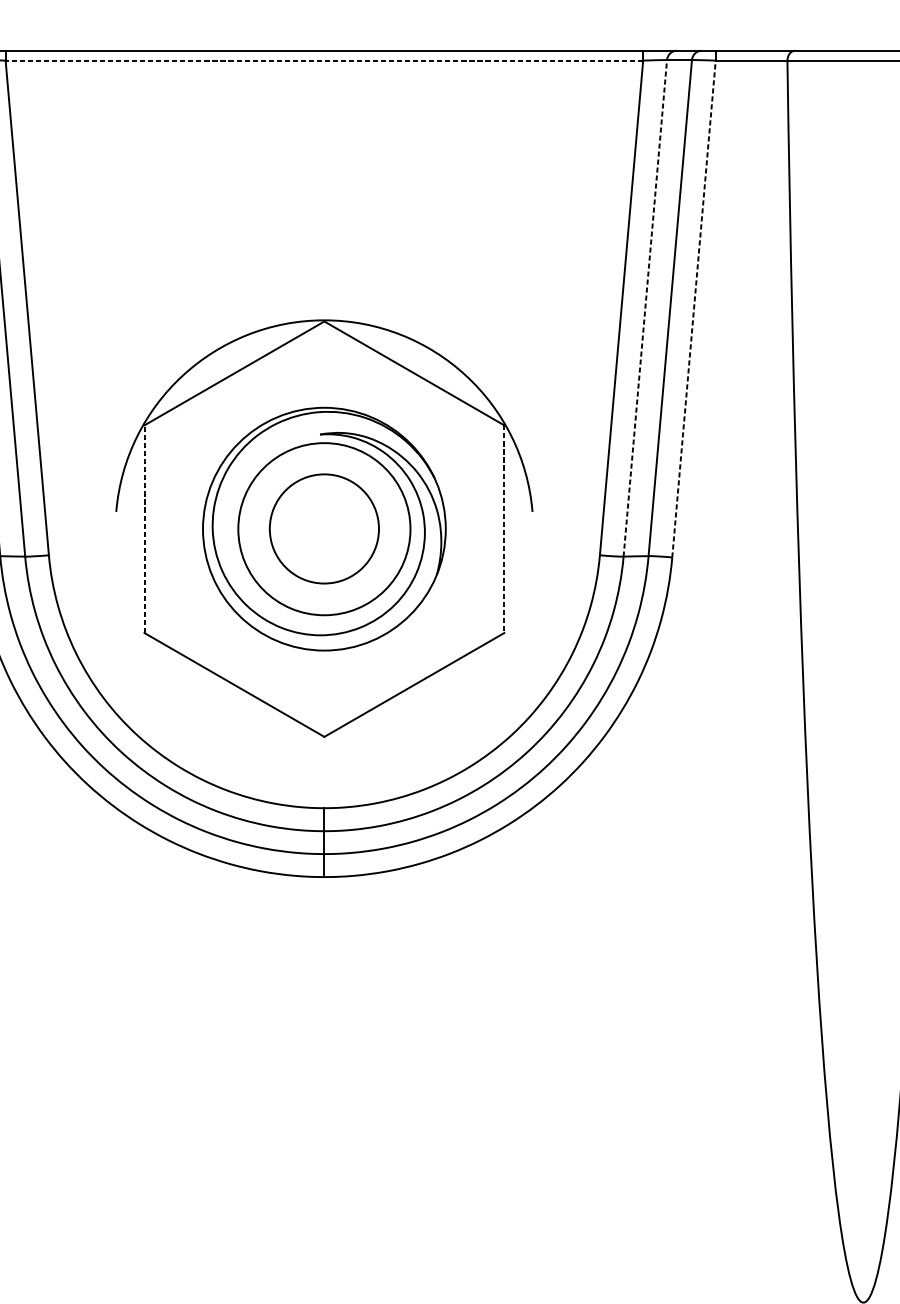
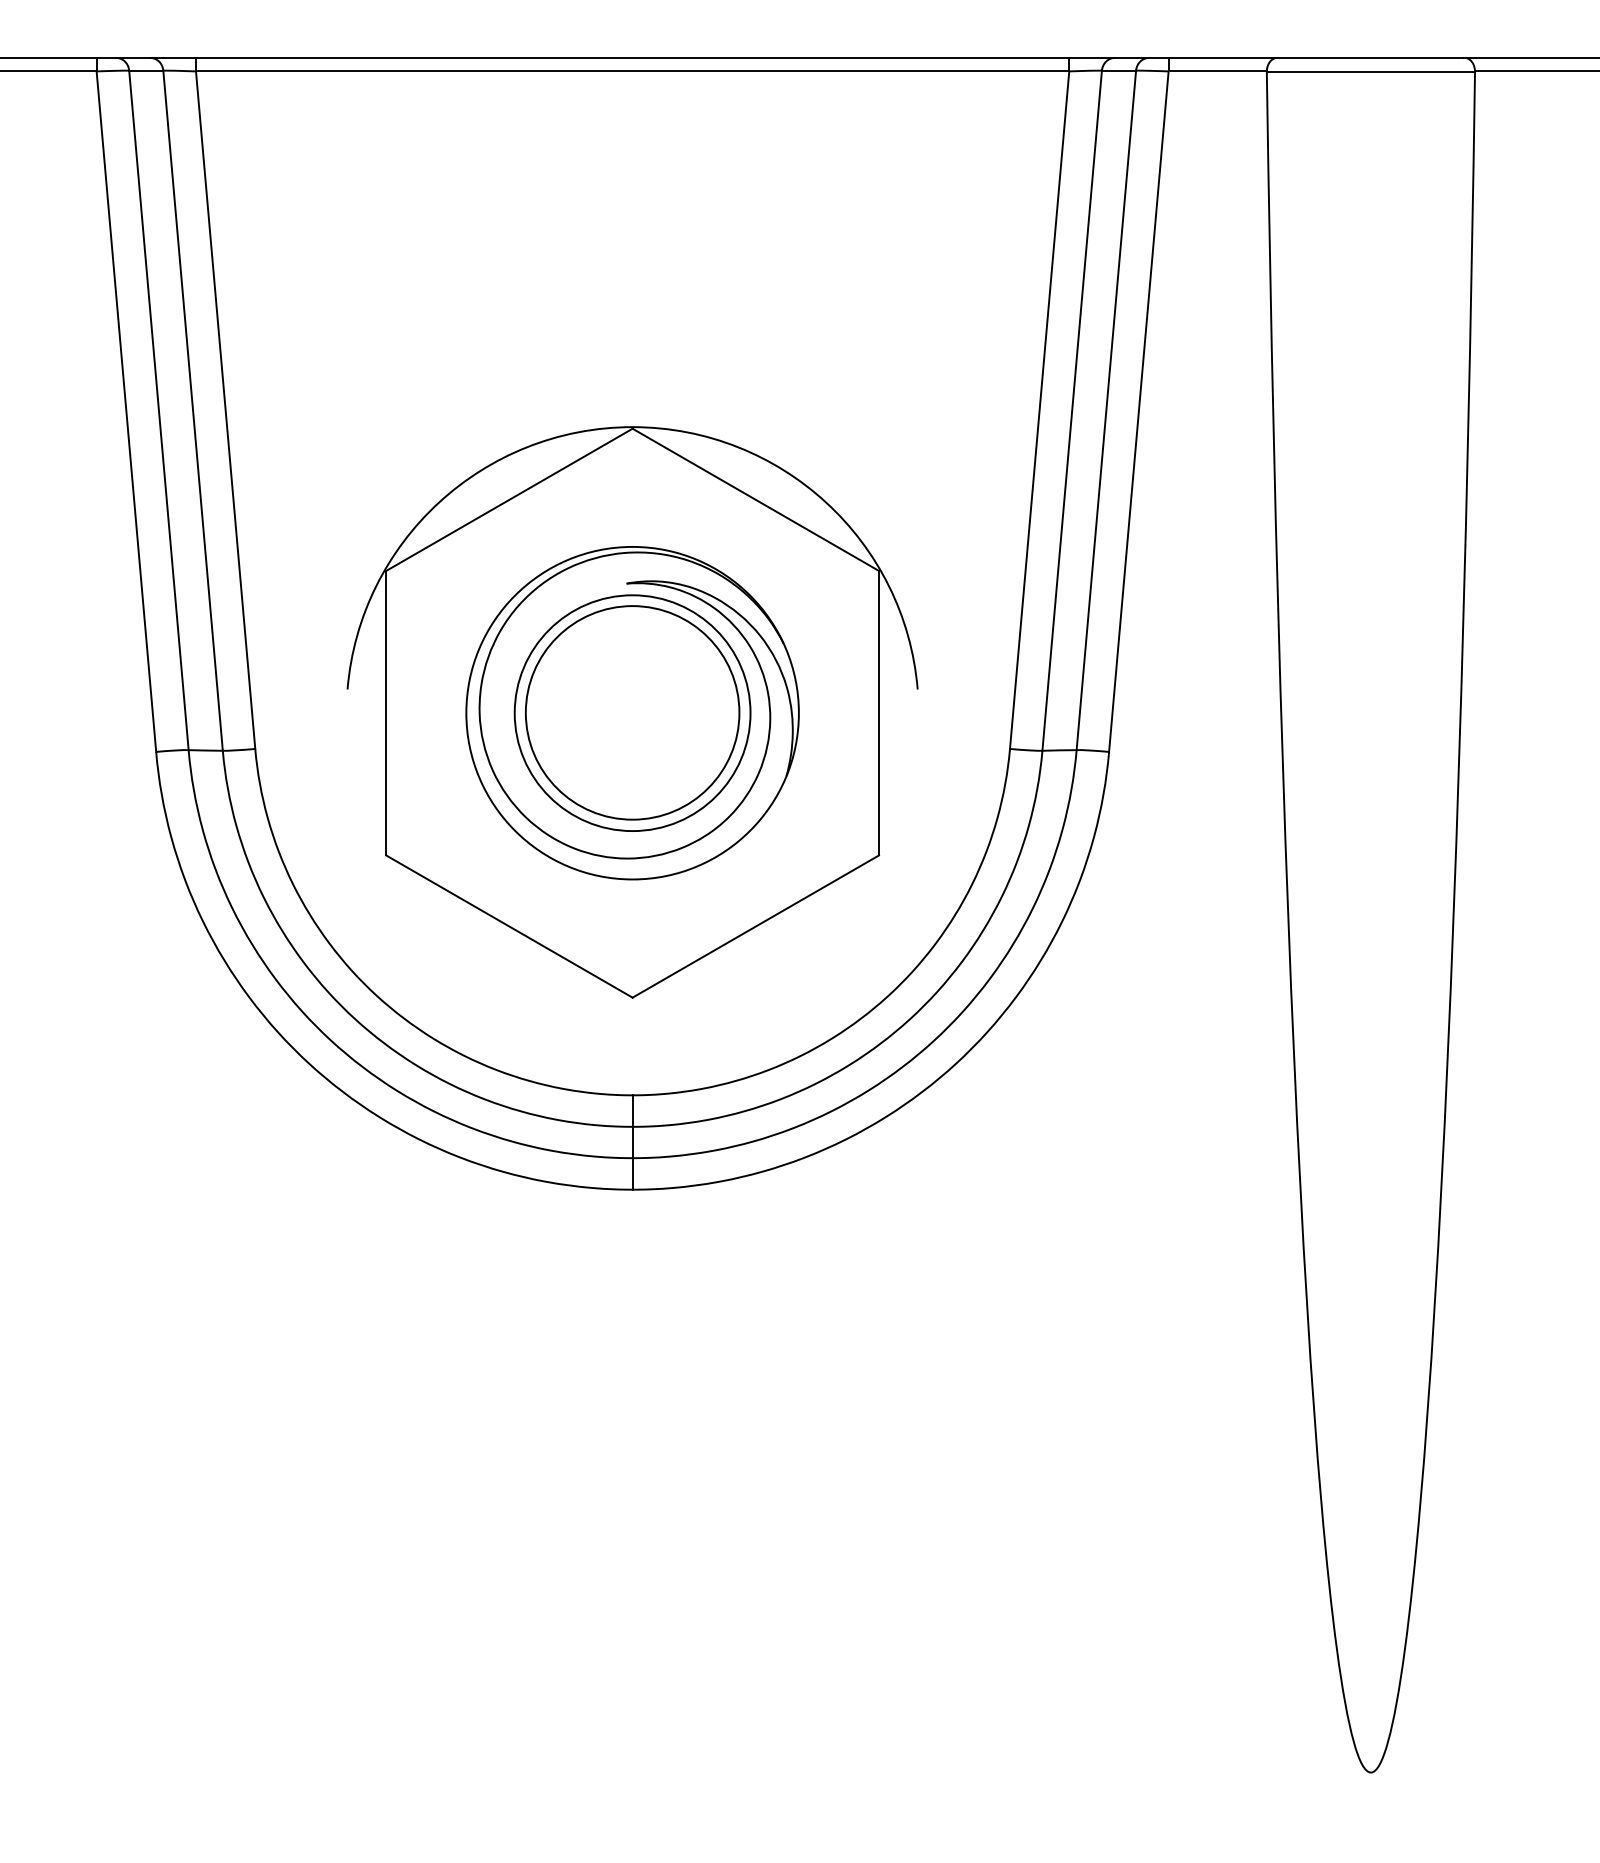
line: (324, 60) -> (632, 71), dashed -> solid
line: (645, 308) -> (1072, 410), dashed -> solid
line: (693, 308) -> (1138, 411), dashed -> solid
line: (144, 528) -> (386, 712), dashed -> solid
circle: (324, 528) -> (632, 712), size x1.43
line: (503, 529) -> (878, 713), dashed -> solid

